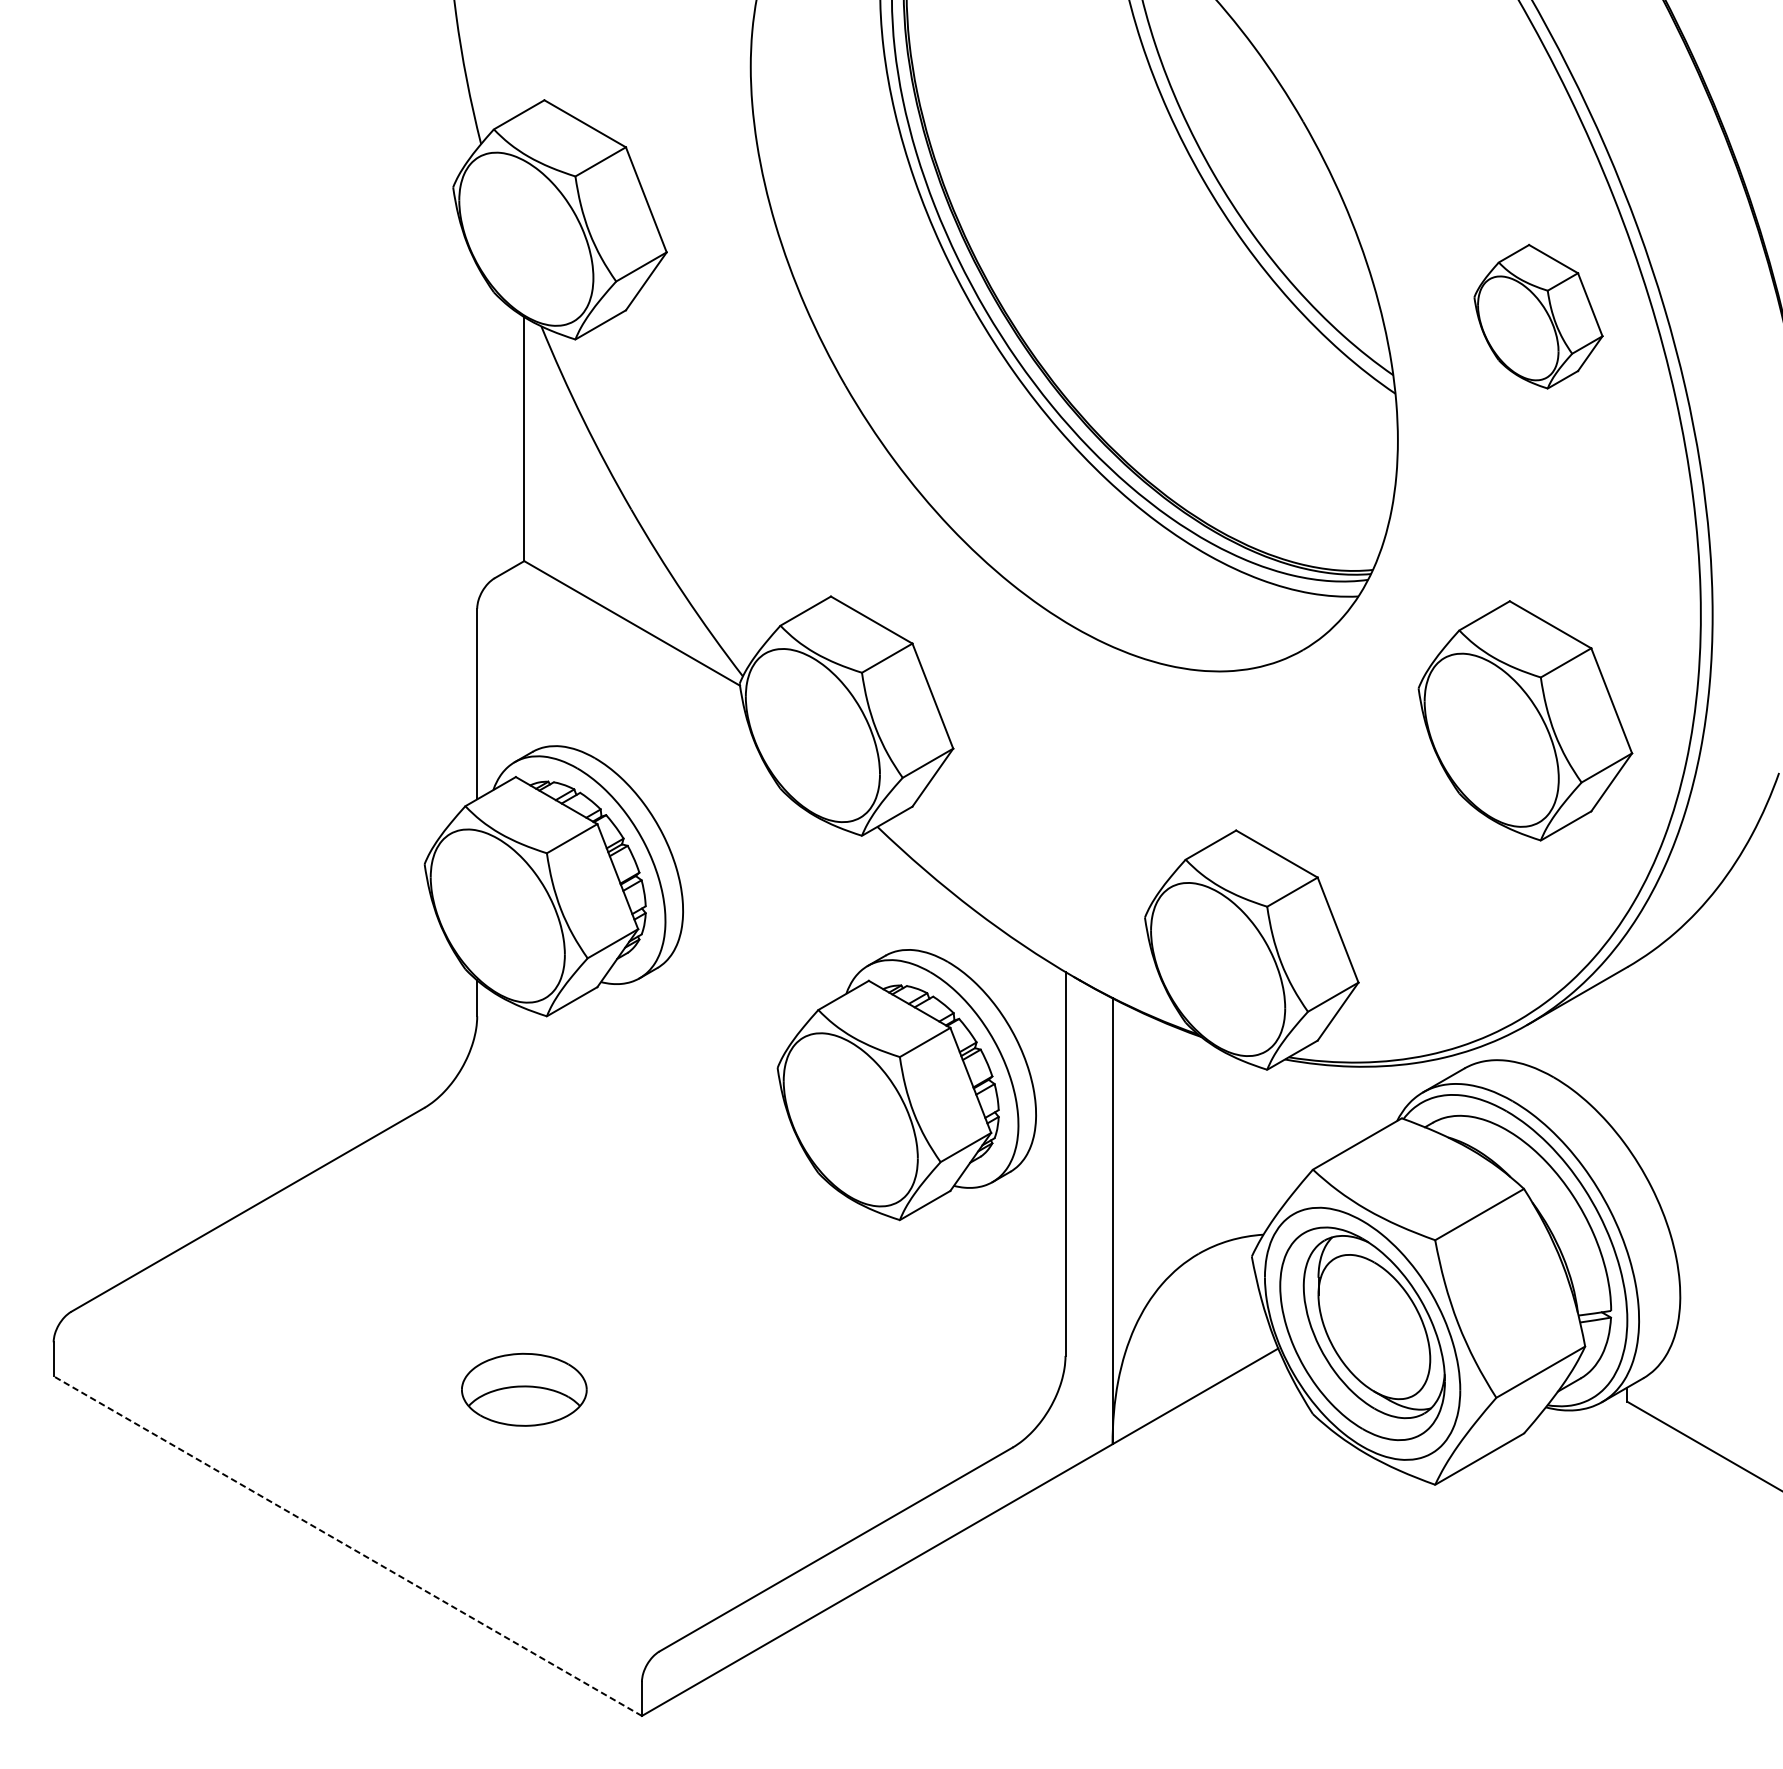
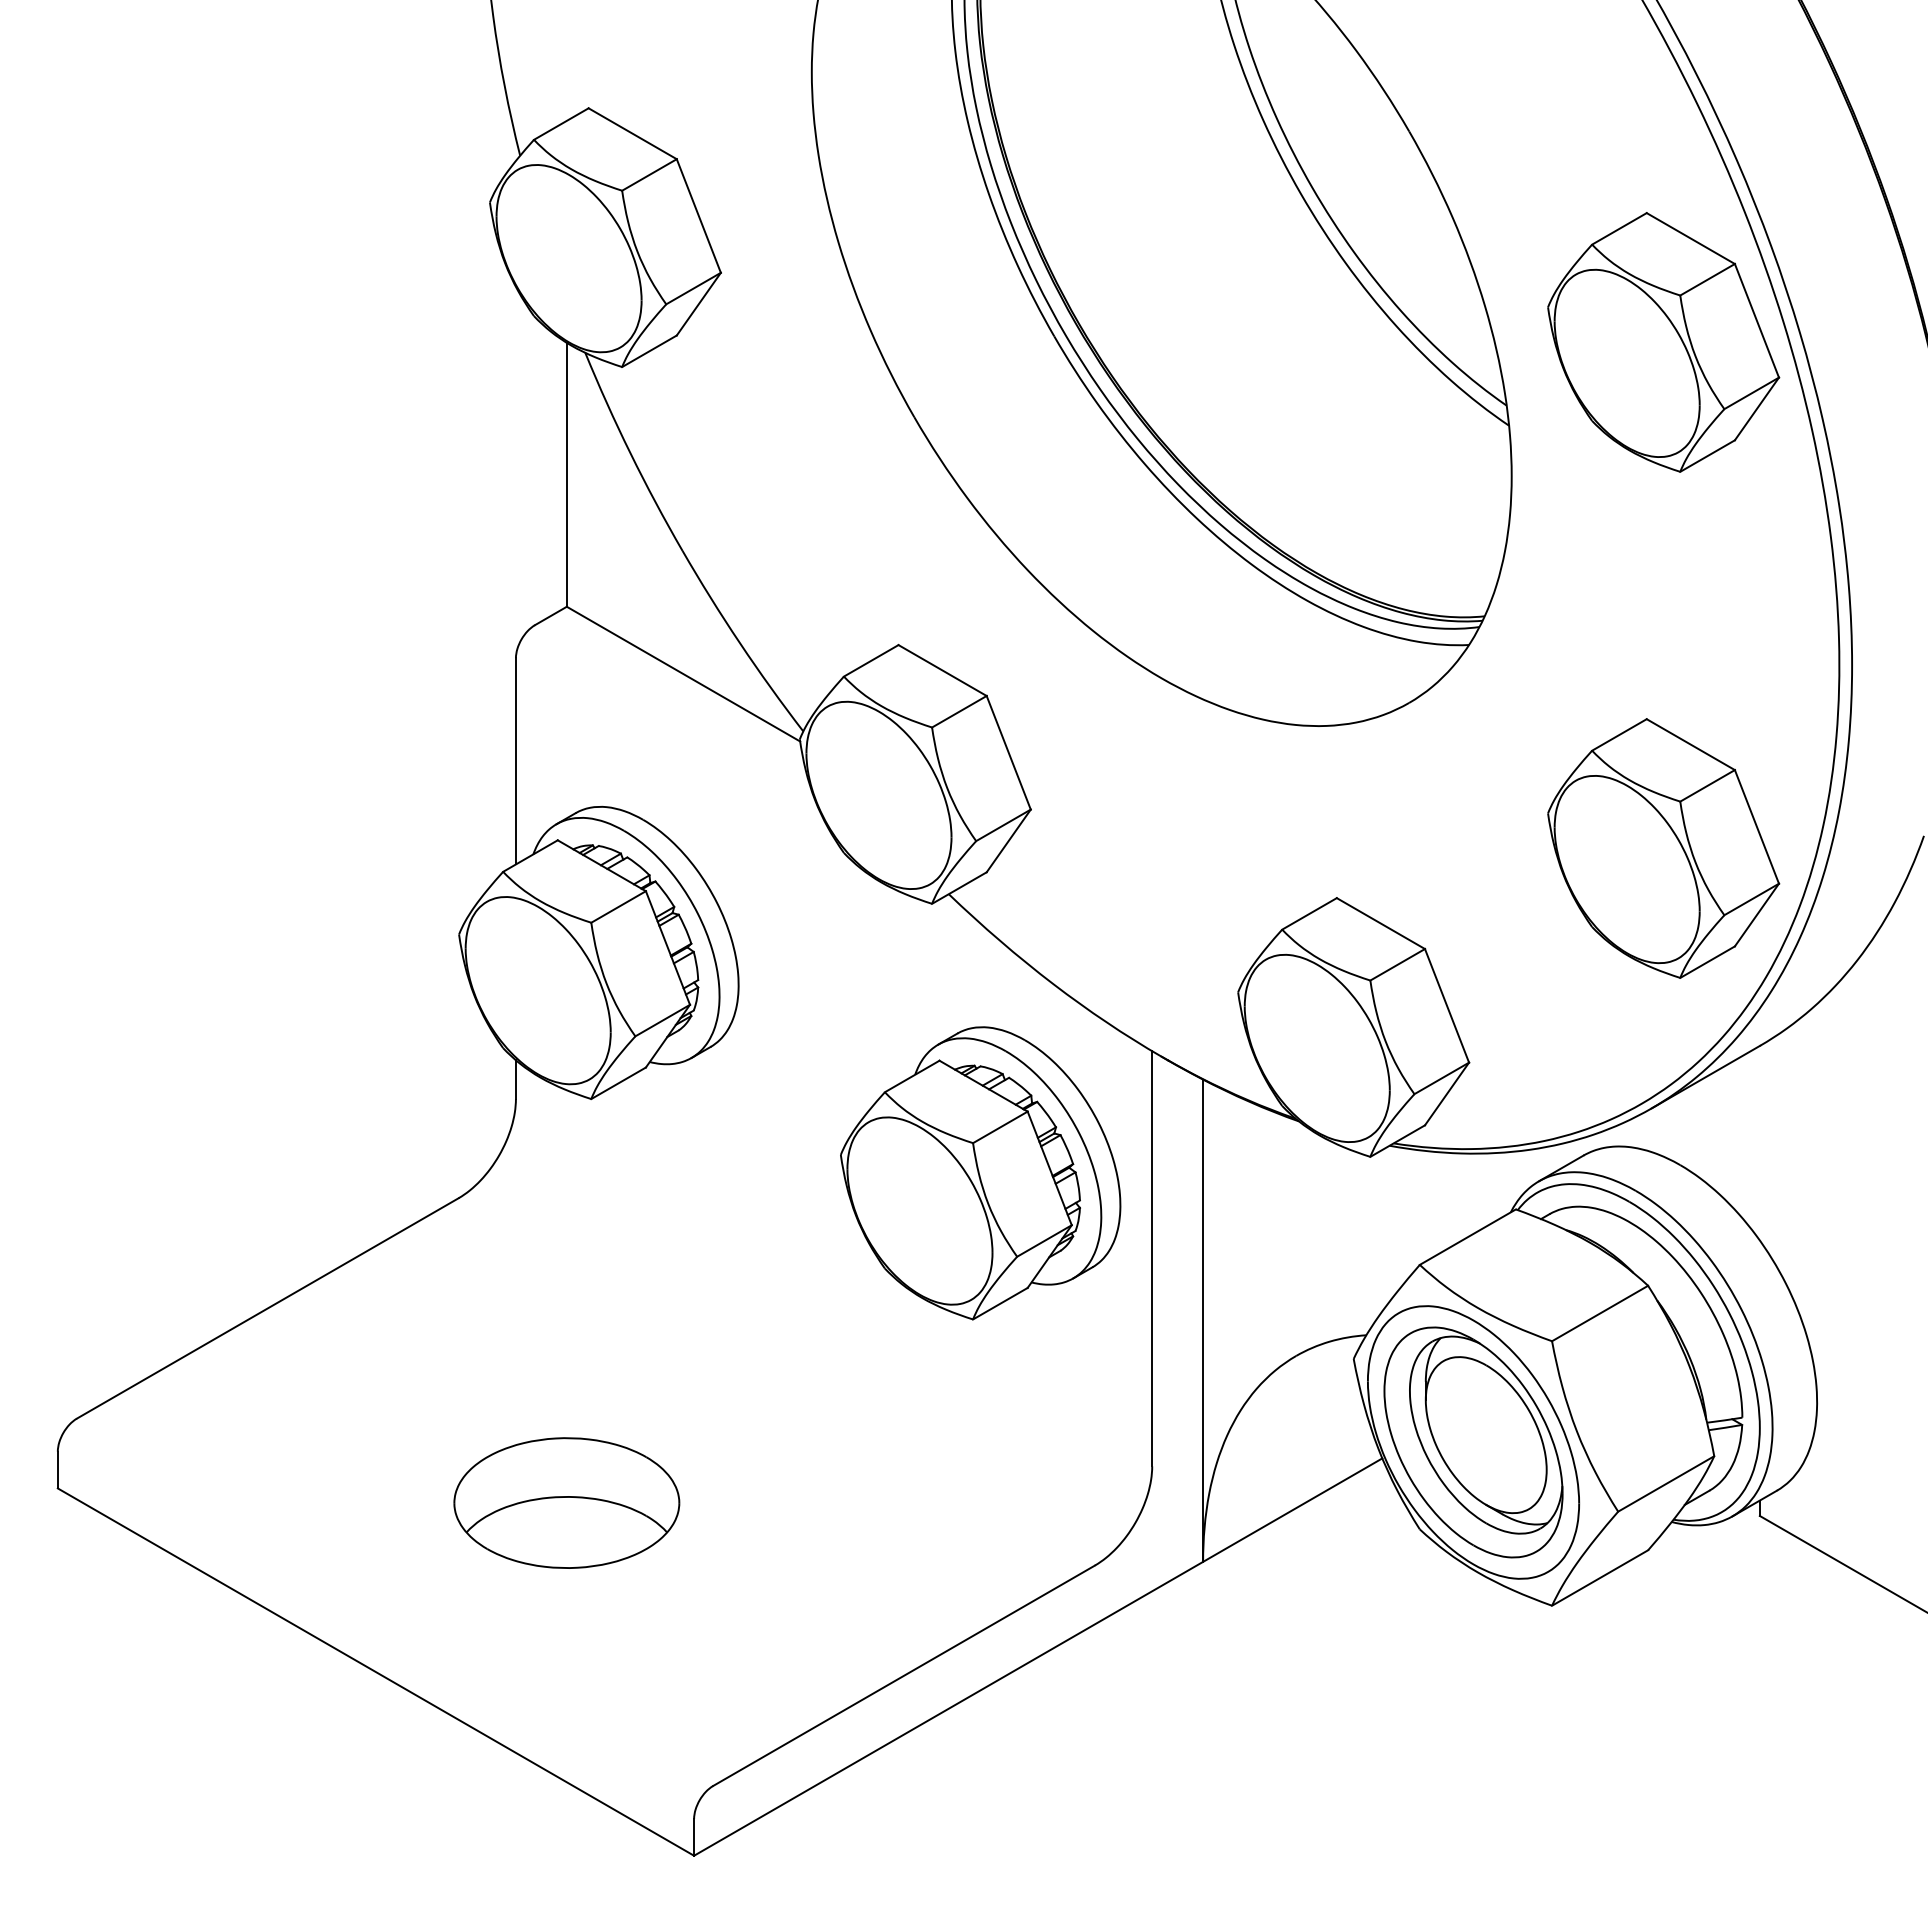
part: (1538, 316) -> (1663, 342), size x1.67
part: (1525, 720) -> (1663, 848), moved
part: (523, 1389) -> (566, 1502), size x1.67
line: (347, 1545) -> (375, 1671), dashed -> solid

